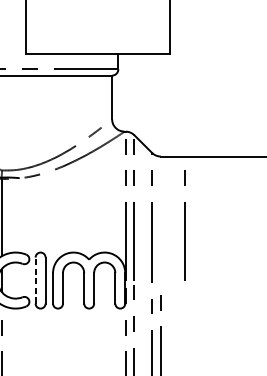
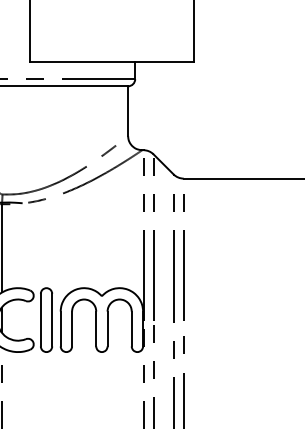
line: (184, 225) -> (183, 257), moved
line: (35, 280) -> (40, 319), dashed -> solid

